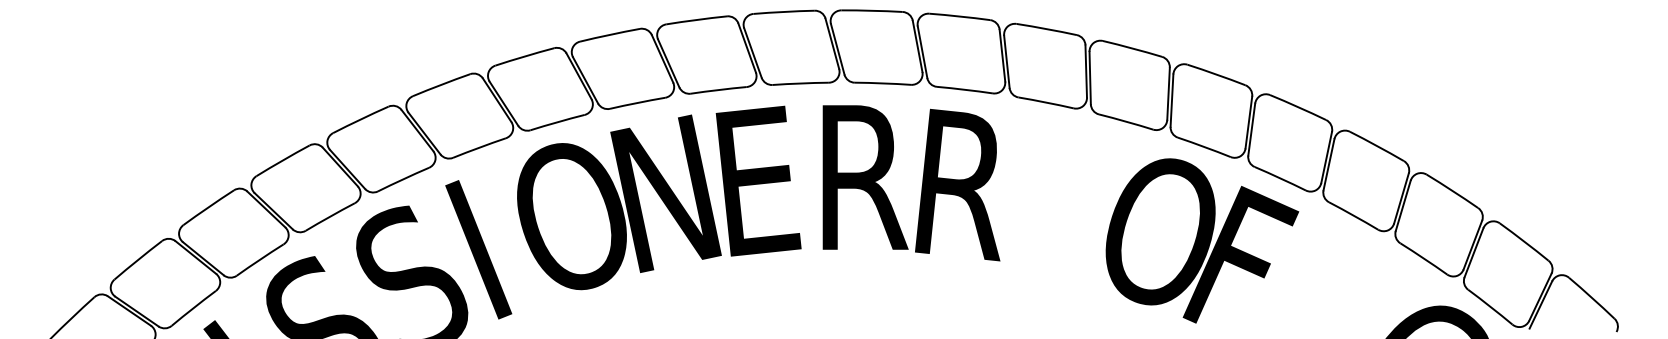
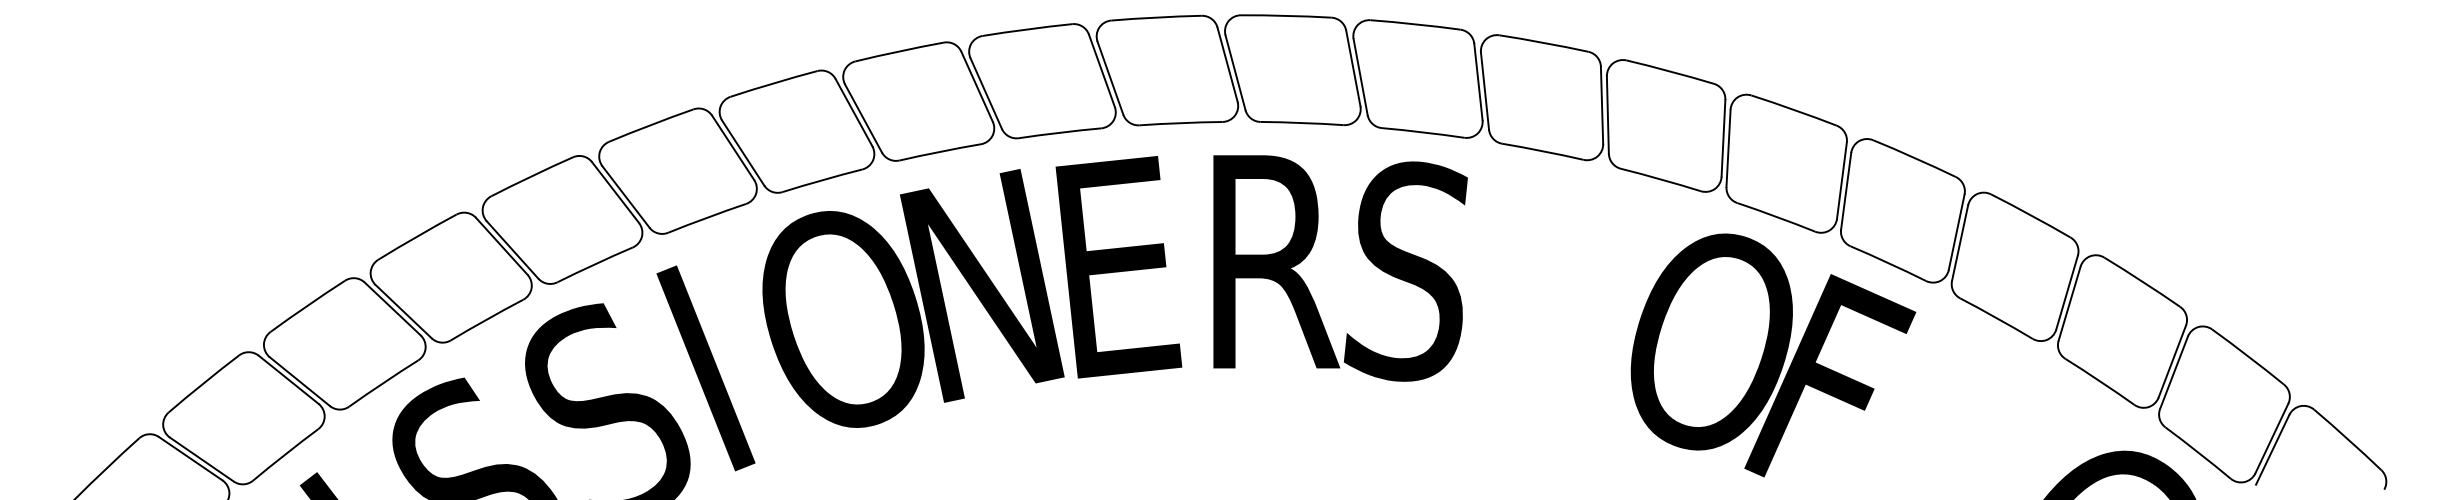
text: (955, 184) -> (1409, 272), R -> S

